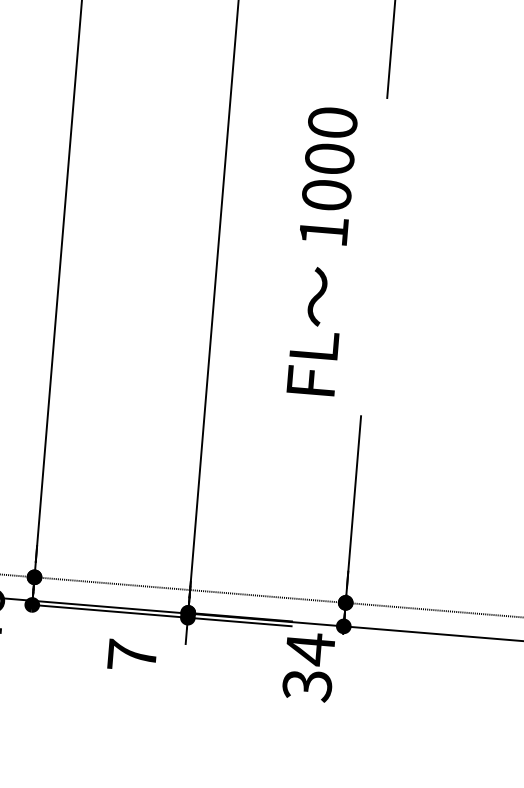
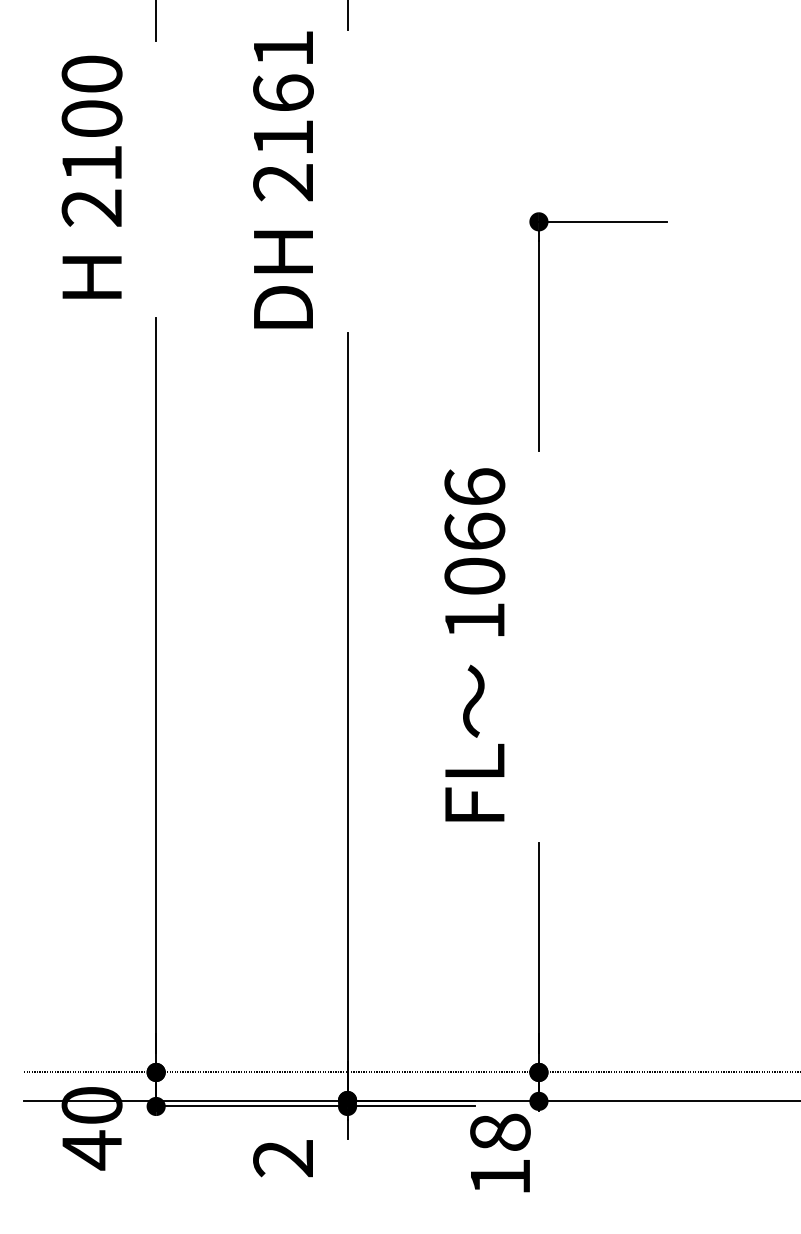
text: (331, 140) -> (474, 508), 1000 -> 1066
text: (131, 655) -> (282, 1158), 7 -> 2
text: (308, 667) -> (500, 1154), 34 -> 18

